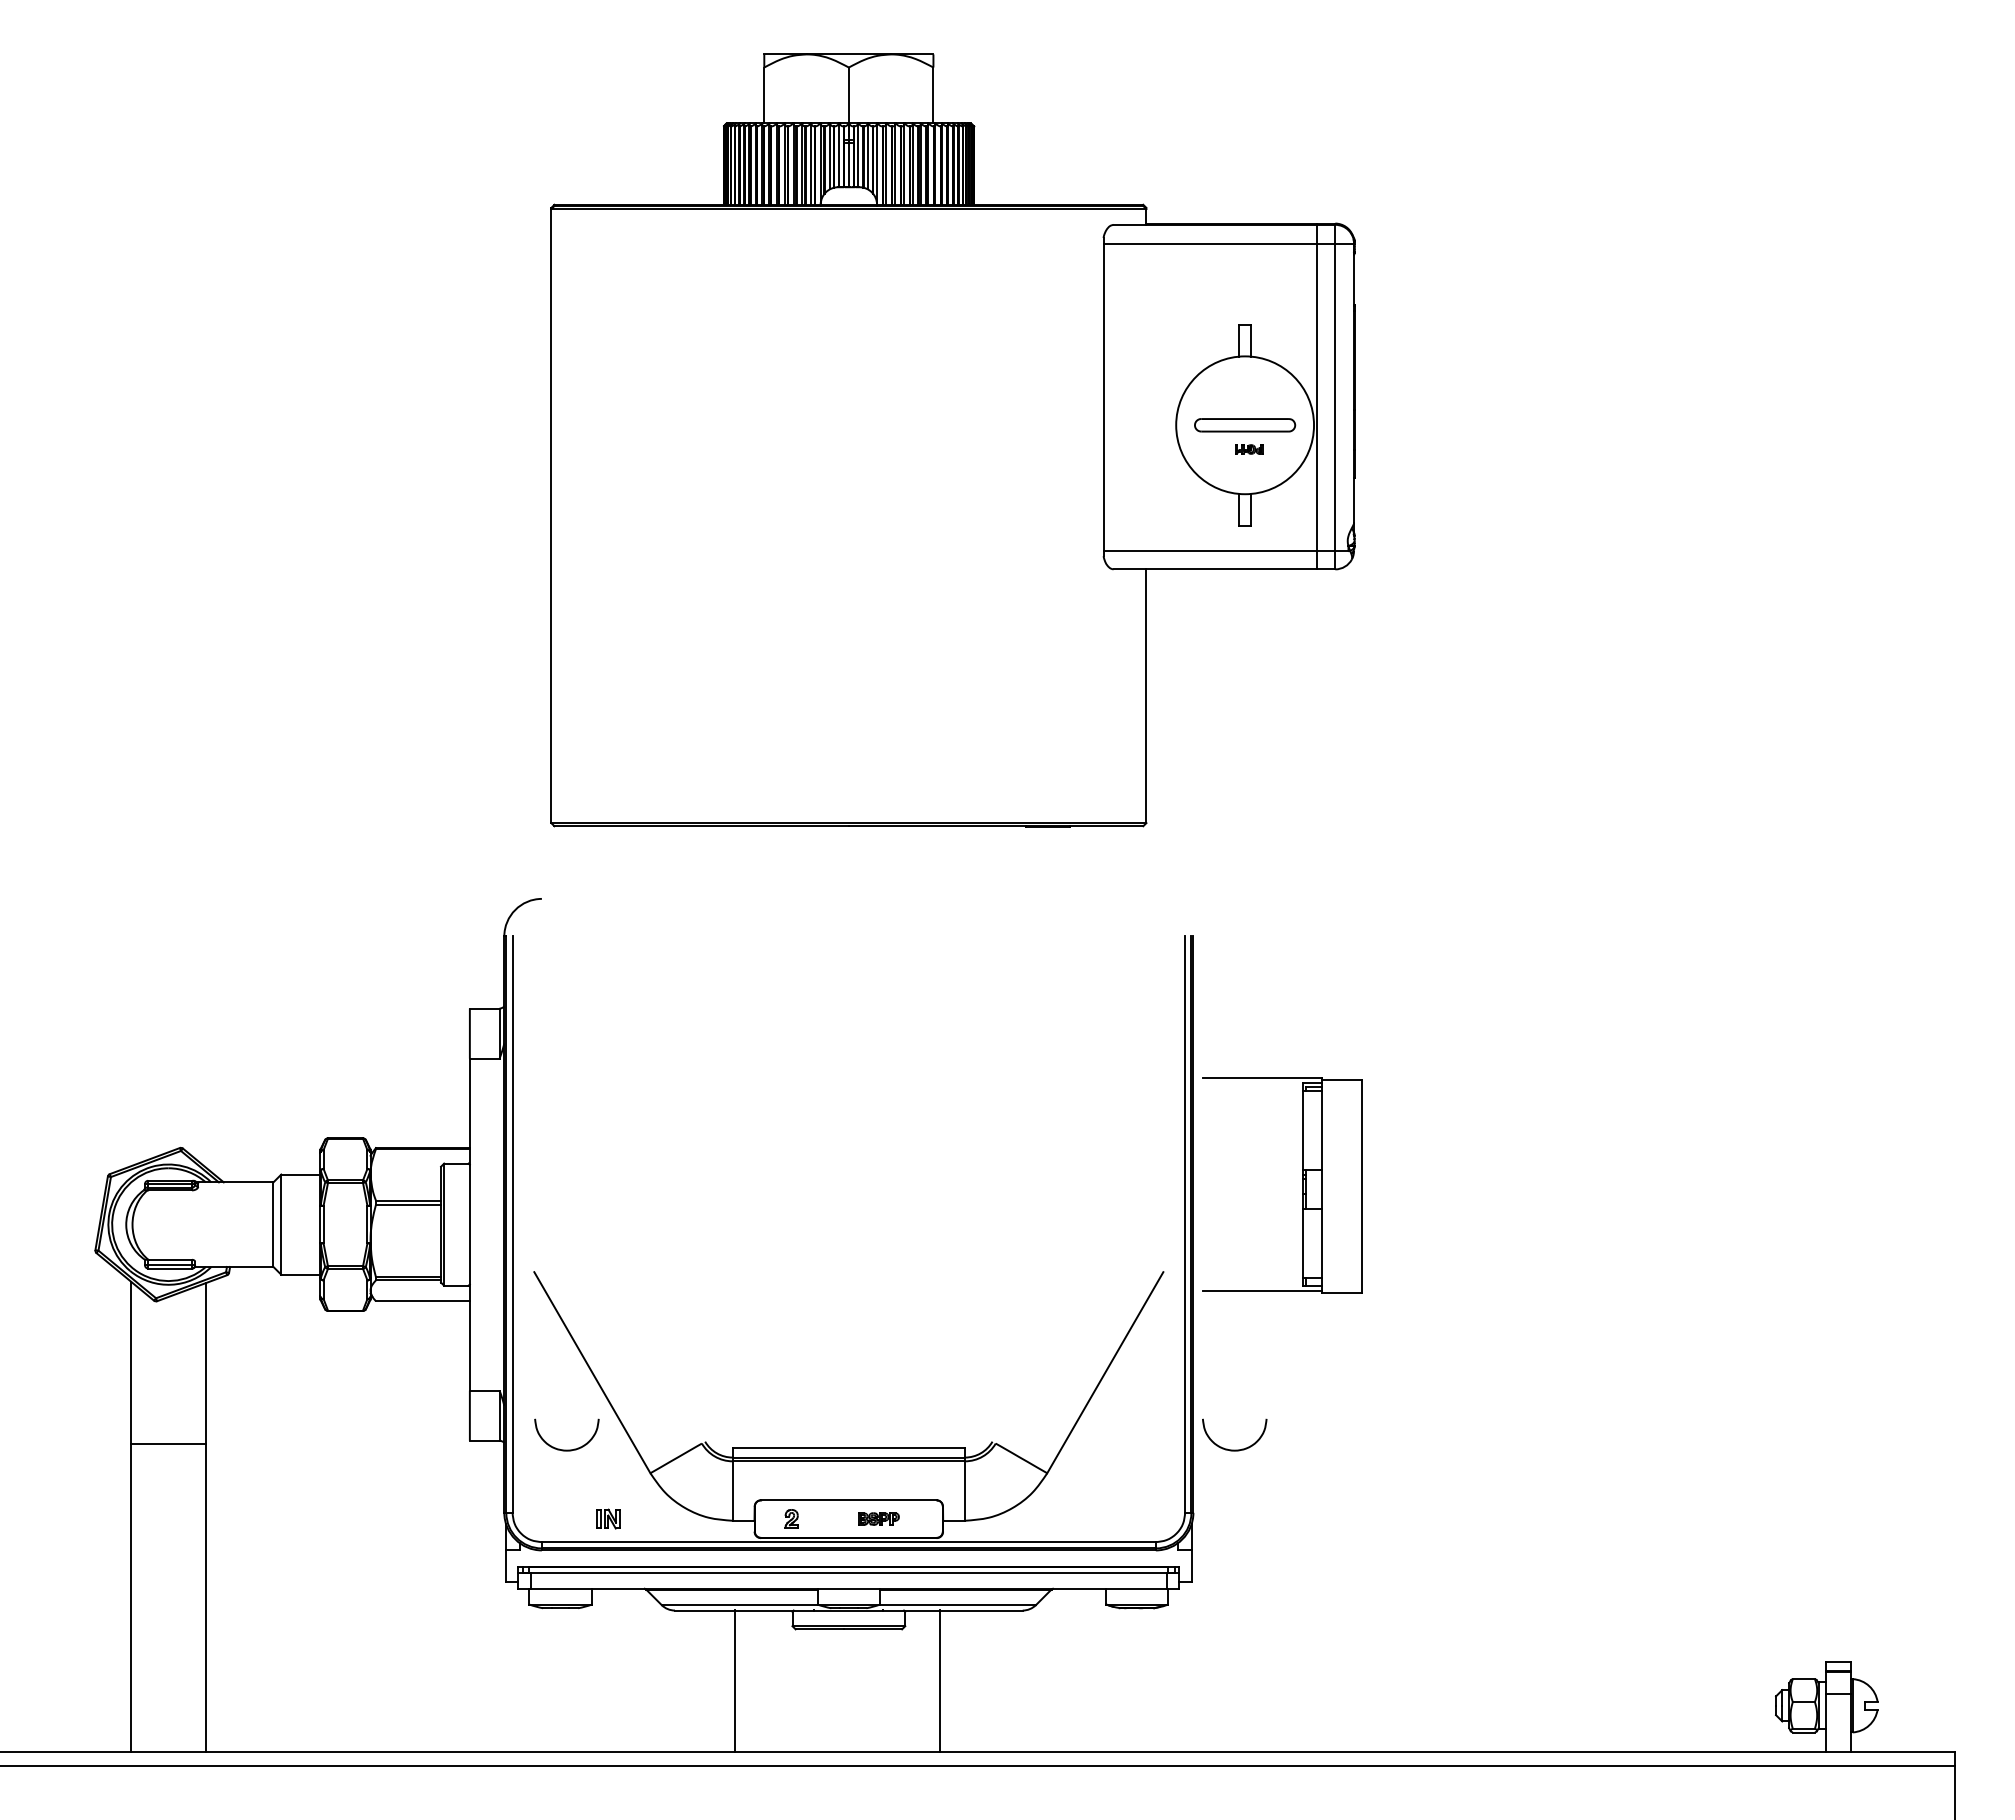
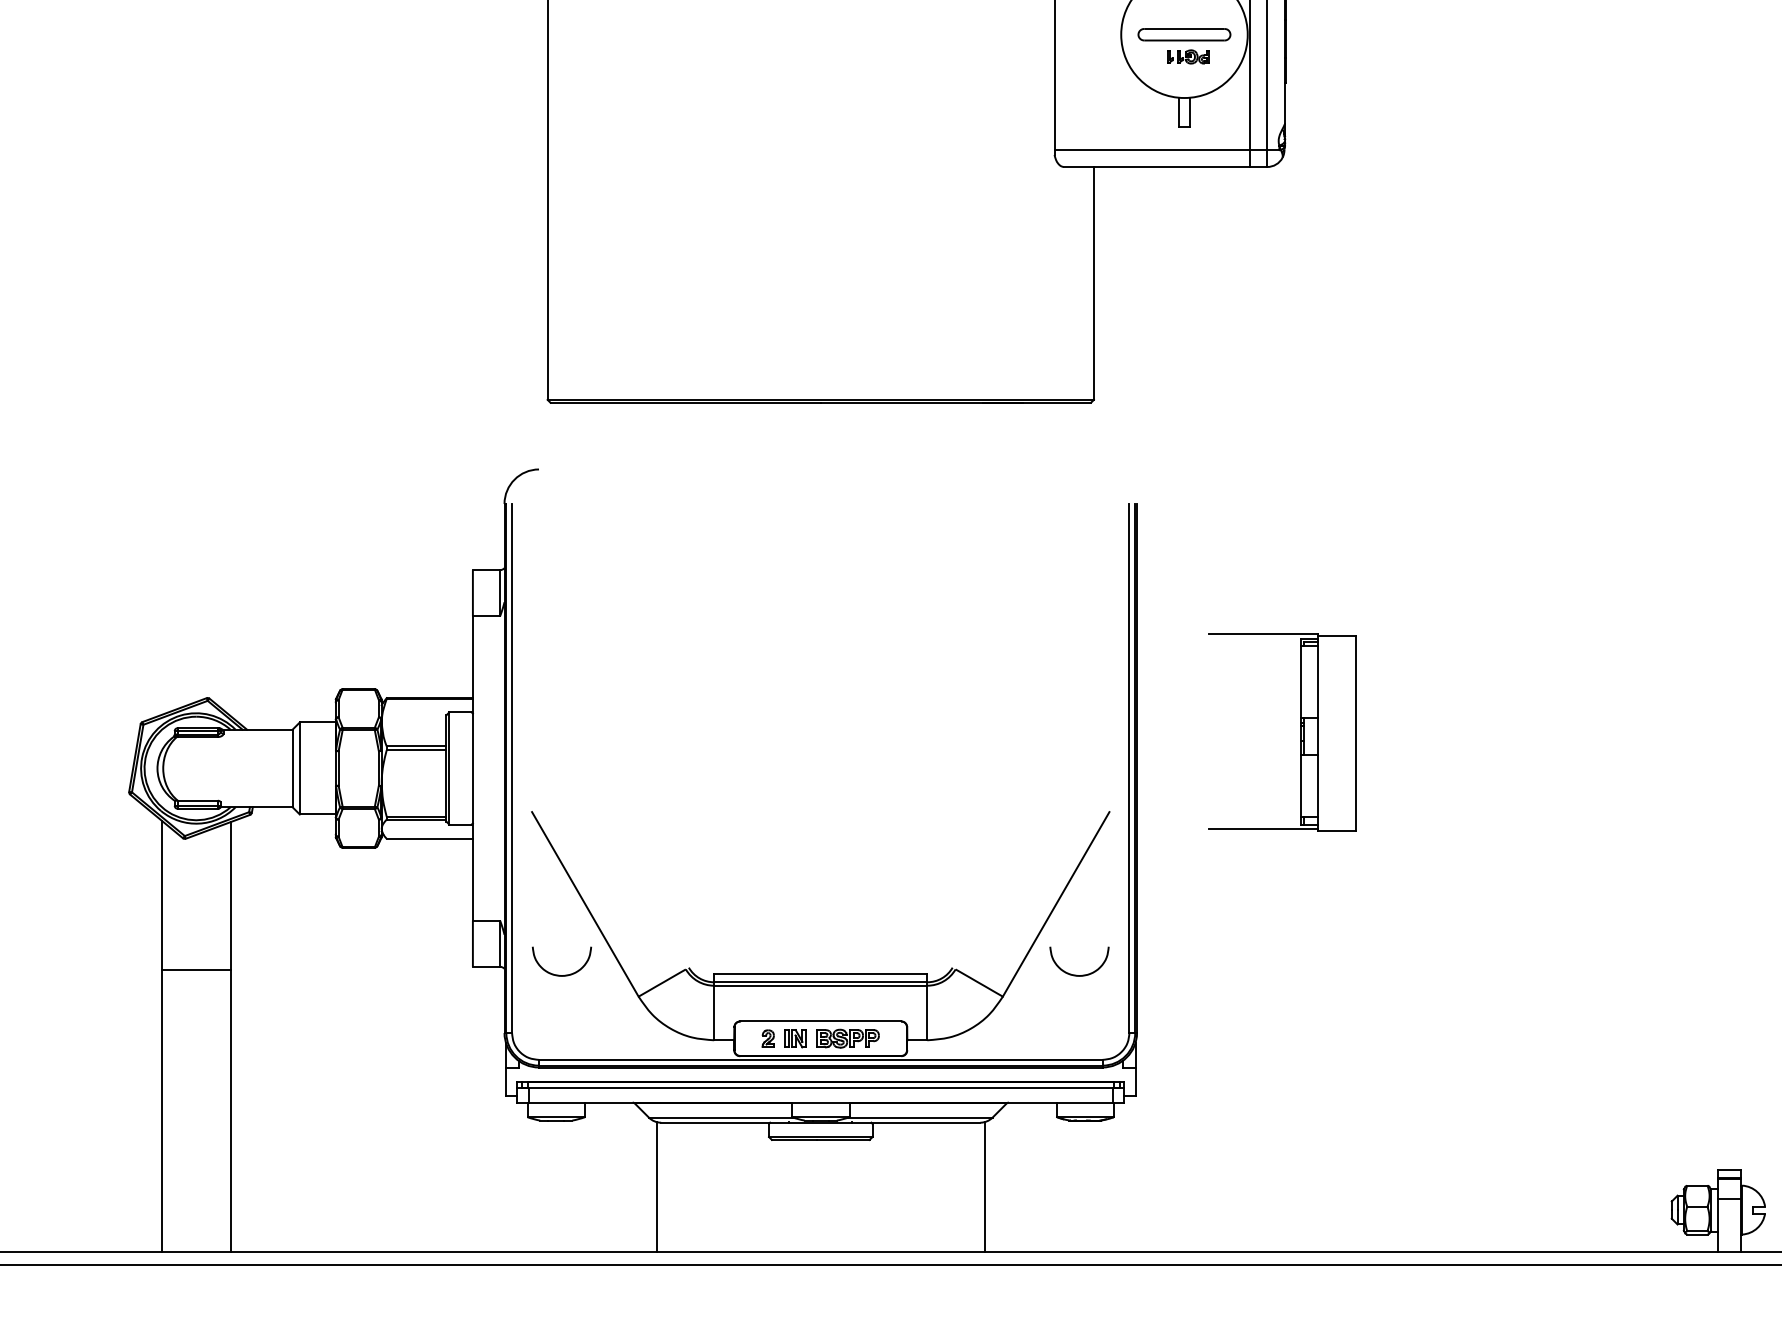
part: (1249, 449) -> (1188, 56), size x1.67
part: (1302, 1185) -> (1300, 732), moved
curve: (1234, 1449) -> (1079, 974), moved
part: (608, 1518) -> (795, 1038), moved
part: (878, 1518) -> (847, 1038), size x1.67
line: (735, 1680) -> (657, 1186), moved
line: (940, 1680) -> (984, 1186), moved

